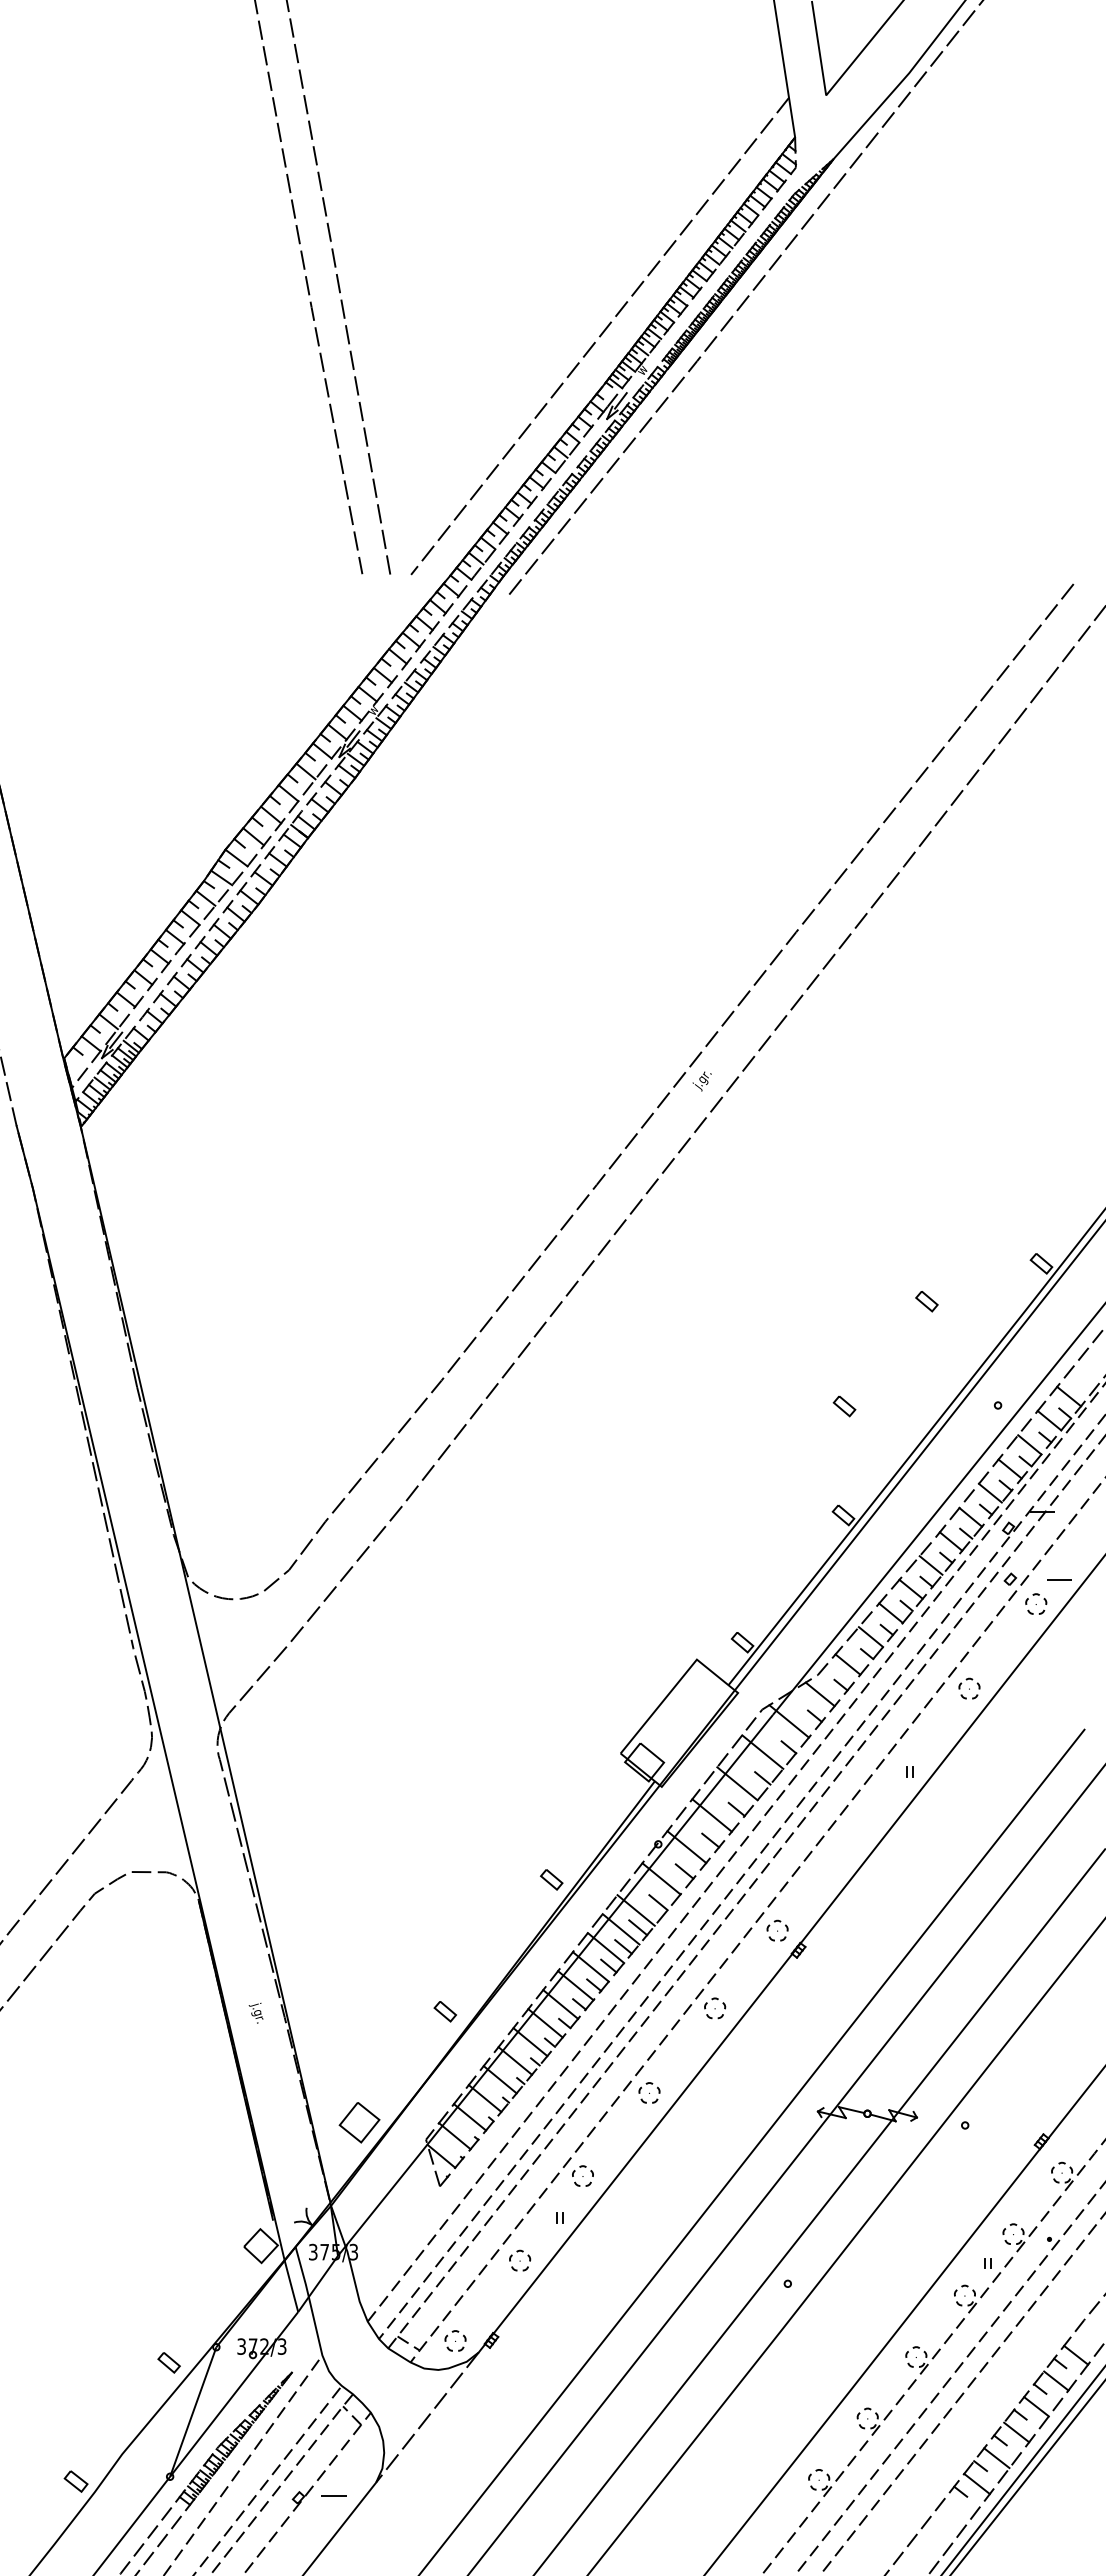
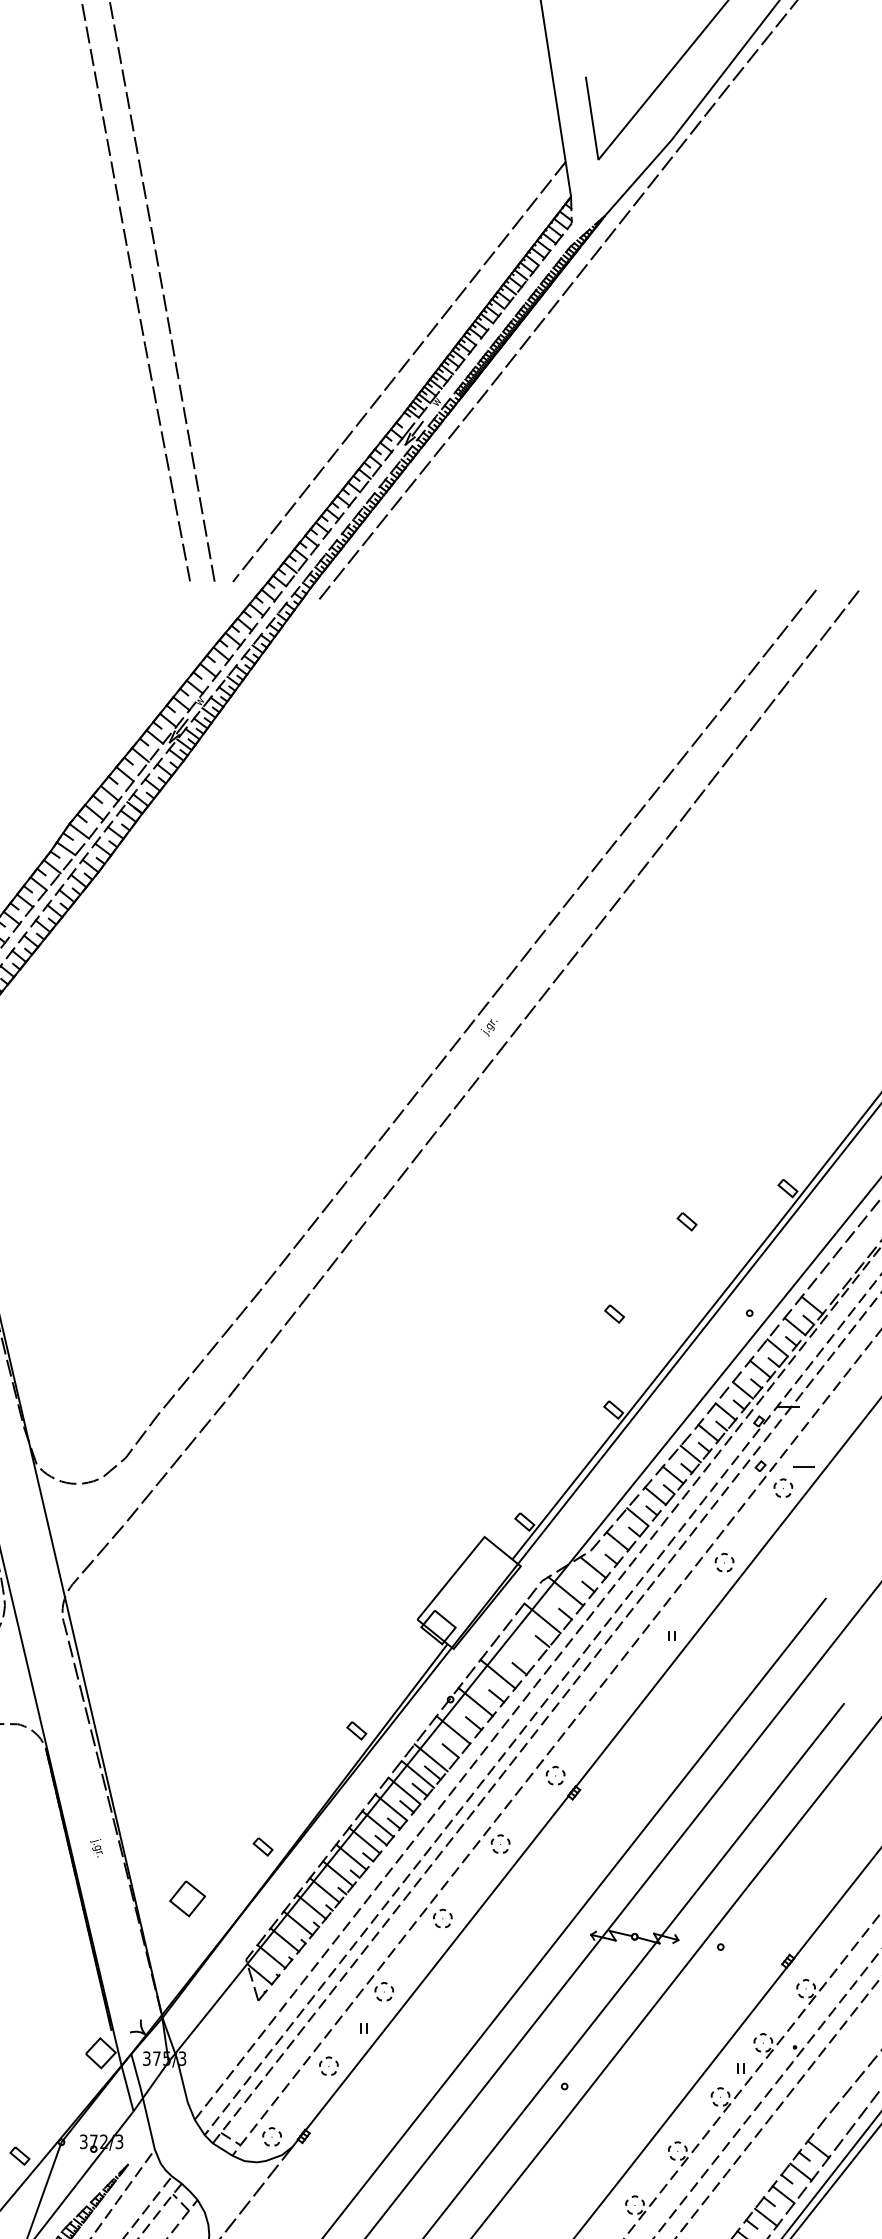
line: (737, 1783) -> (520, 1646), removed
part: (359, 2122) -> (187, 1898), moved

